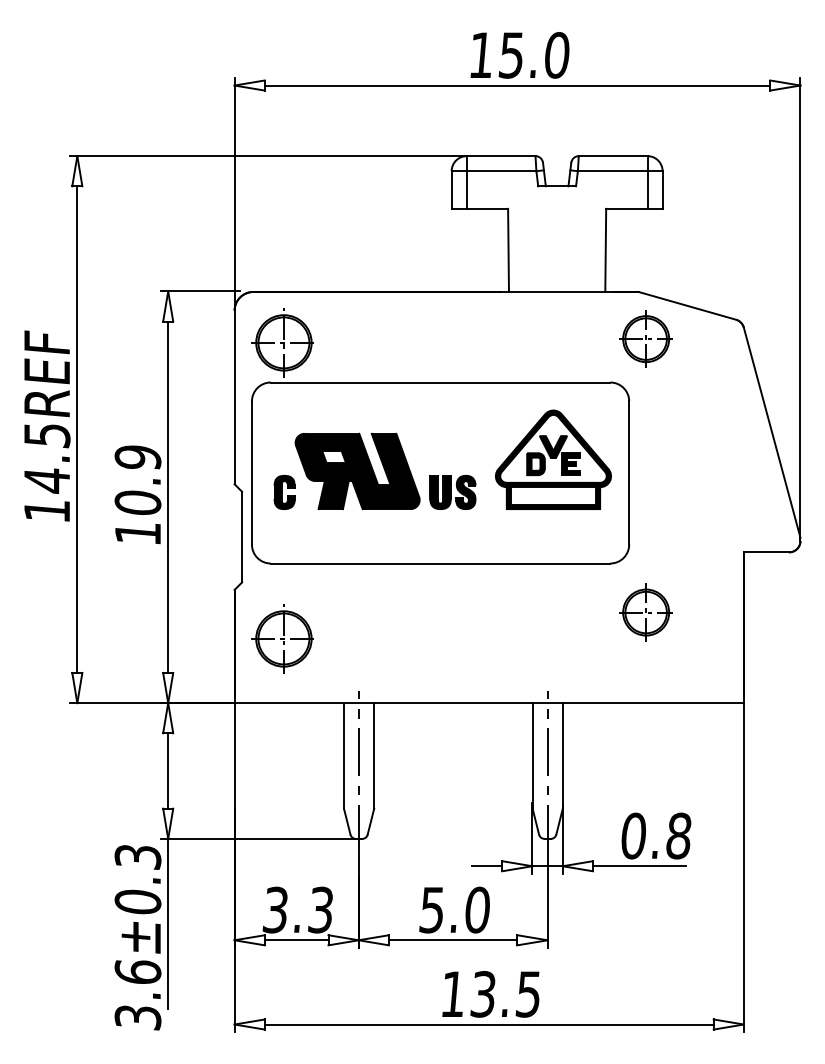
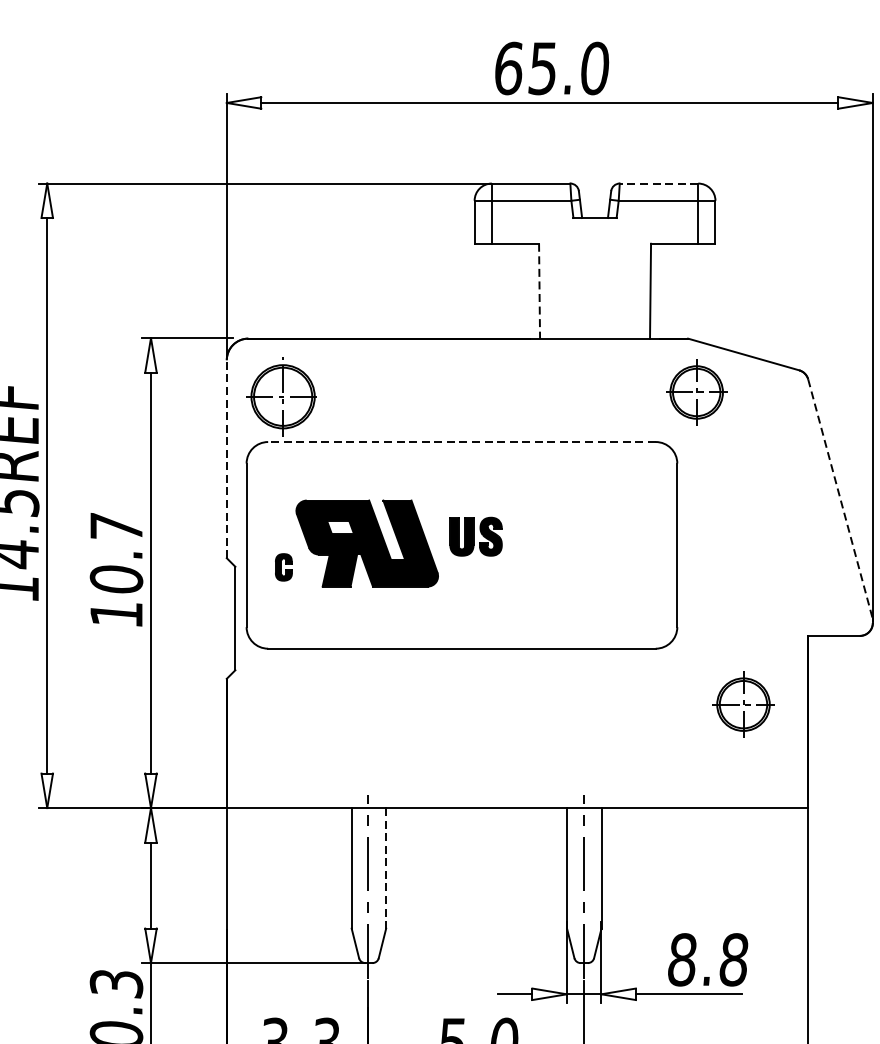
text: (481, 55) -> (508, 68), 15.0 -> 65.0
line: (612, 156) -> (658, 183), solid -> dashed
line: (508, 250) -> (539, 291), solid -> dashed
line: (440, 382) -> (461, 442), solid -> dashed
line: (234, 397) -> (226, 459), solid -> dashed
line: (772, 432) -> (840, 499), solid -> dashed
text: (137, 456) -> (115, 526), 10.9 -> 10.7
part: (553, 459) -> (590, 529), removed
part: (284, 491) -> (283, 566), size x0.7
part: (452, 492) -> (475, 536), moved
part: (645, 612) -> (742, 704), moved
part: (282, 638) -> (281, 734), removed
line: (374, 755) -> (386, 867), solid -> dashed
text: (633, 835) -> (682, 959), 0.8 -> 8.8

